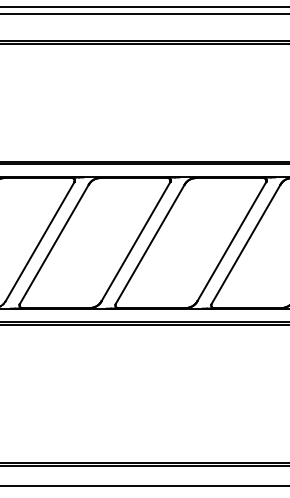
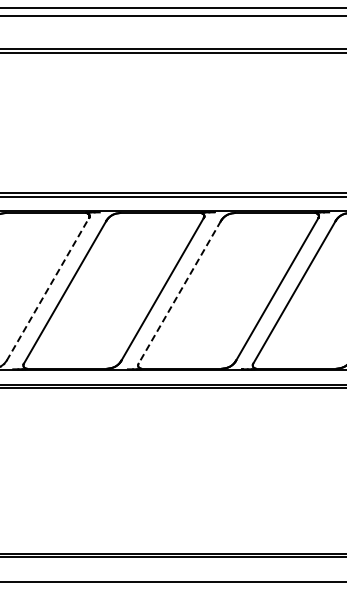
line: (40, 241) -> (48, 289), solid -> dashed
line: (150, 244) -> (179, 292), solid -> dashed

